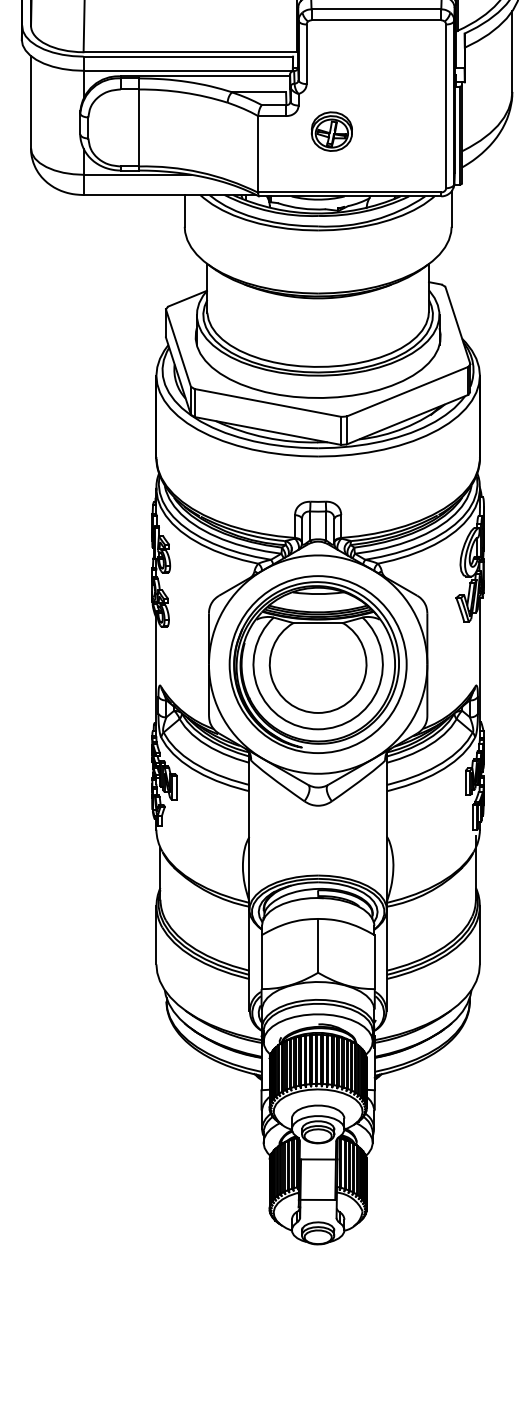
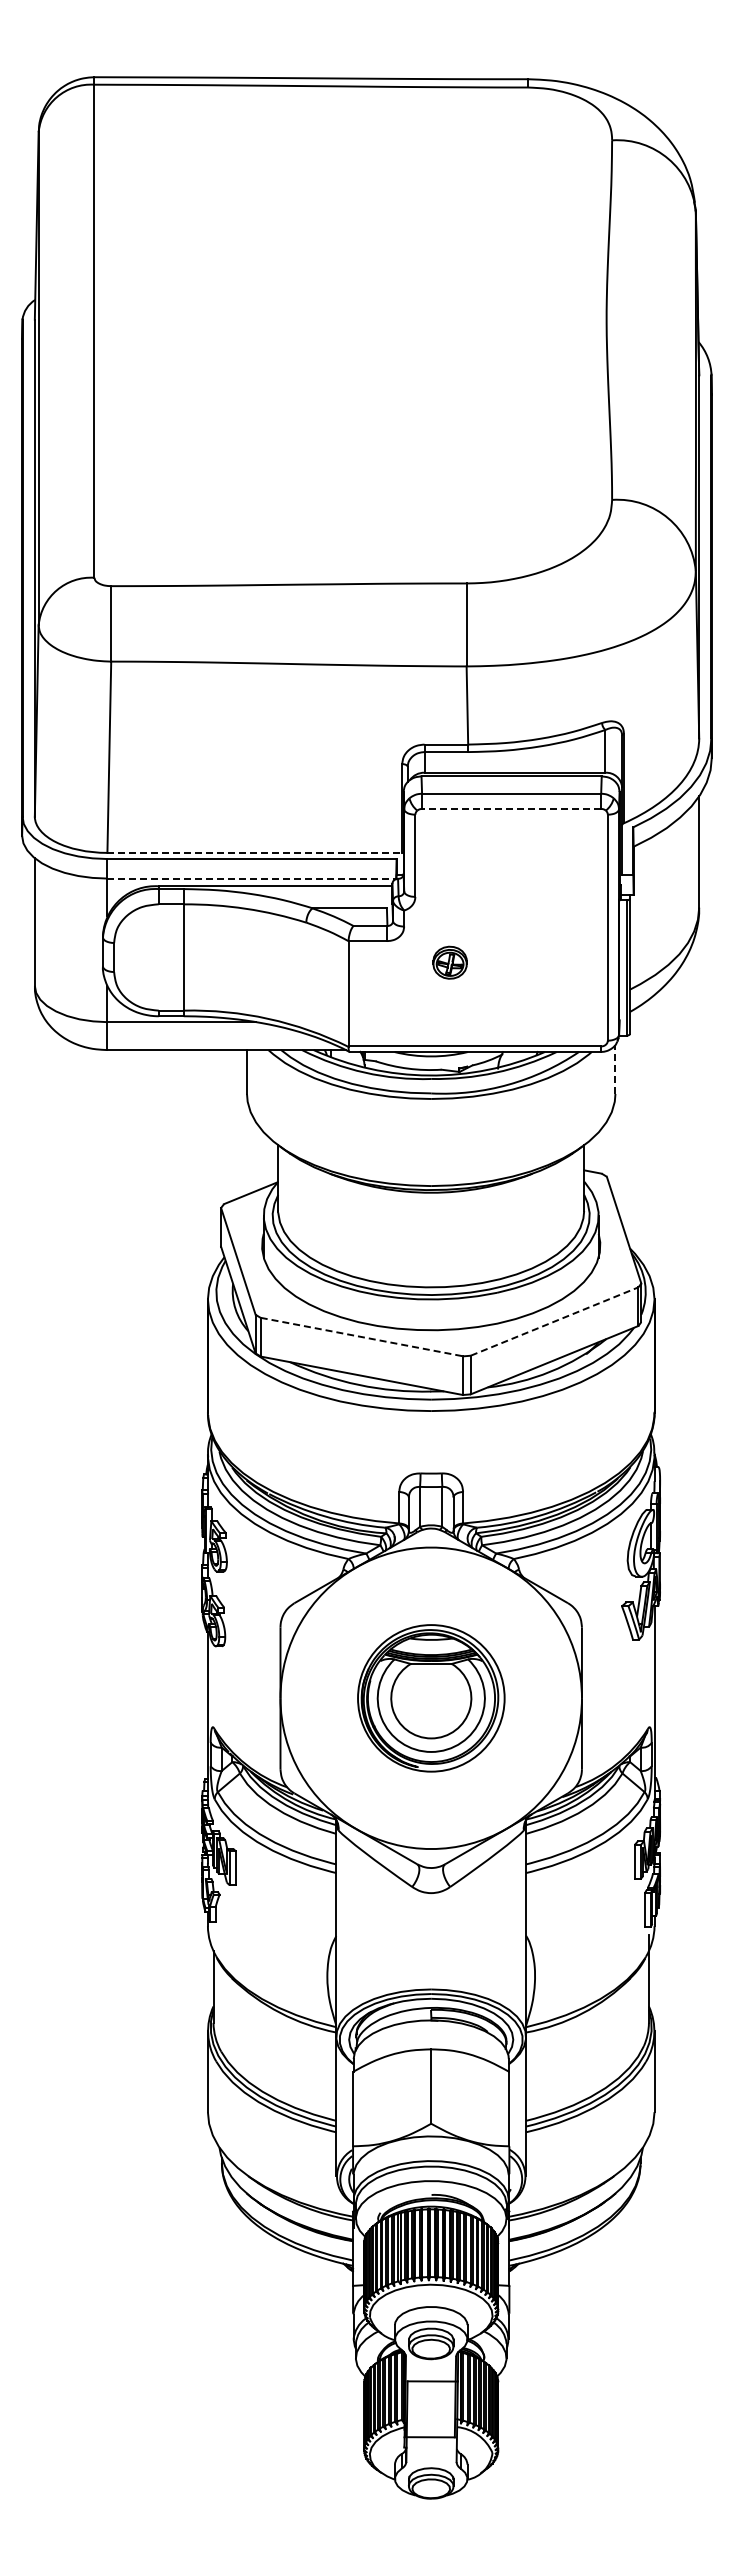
line: (376, 20) -> (511, 808), solid -> dashed
line: (190, 51) -> (255, 852), solid -> dashed
line: (188, 70) -> (252, 878), solid -> dashed
part: (331, 131) -> (449, 962), size x0.6
line: (451, 209) -> (615, 1069), solid -> dashed
line: (408, 391) -> (555, 1321), solid -> dashed
line: (267, 403) -> (361, 1337), solid -> dashed
part: (318, 664) -> (431, 1698), size x0.6

